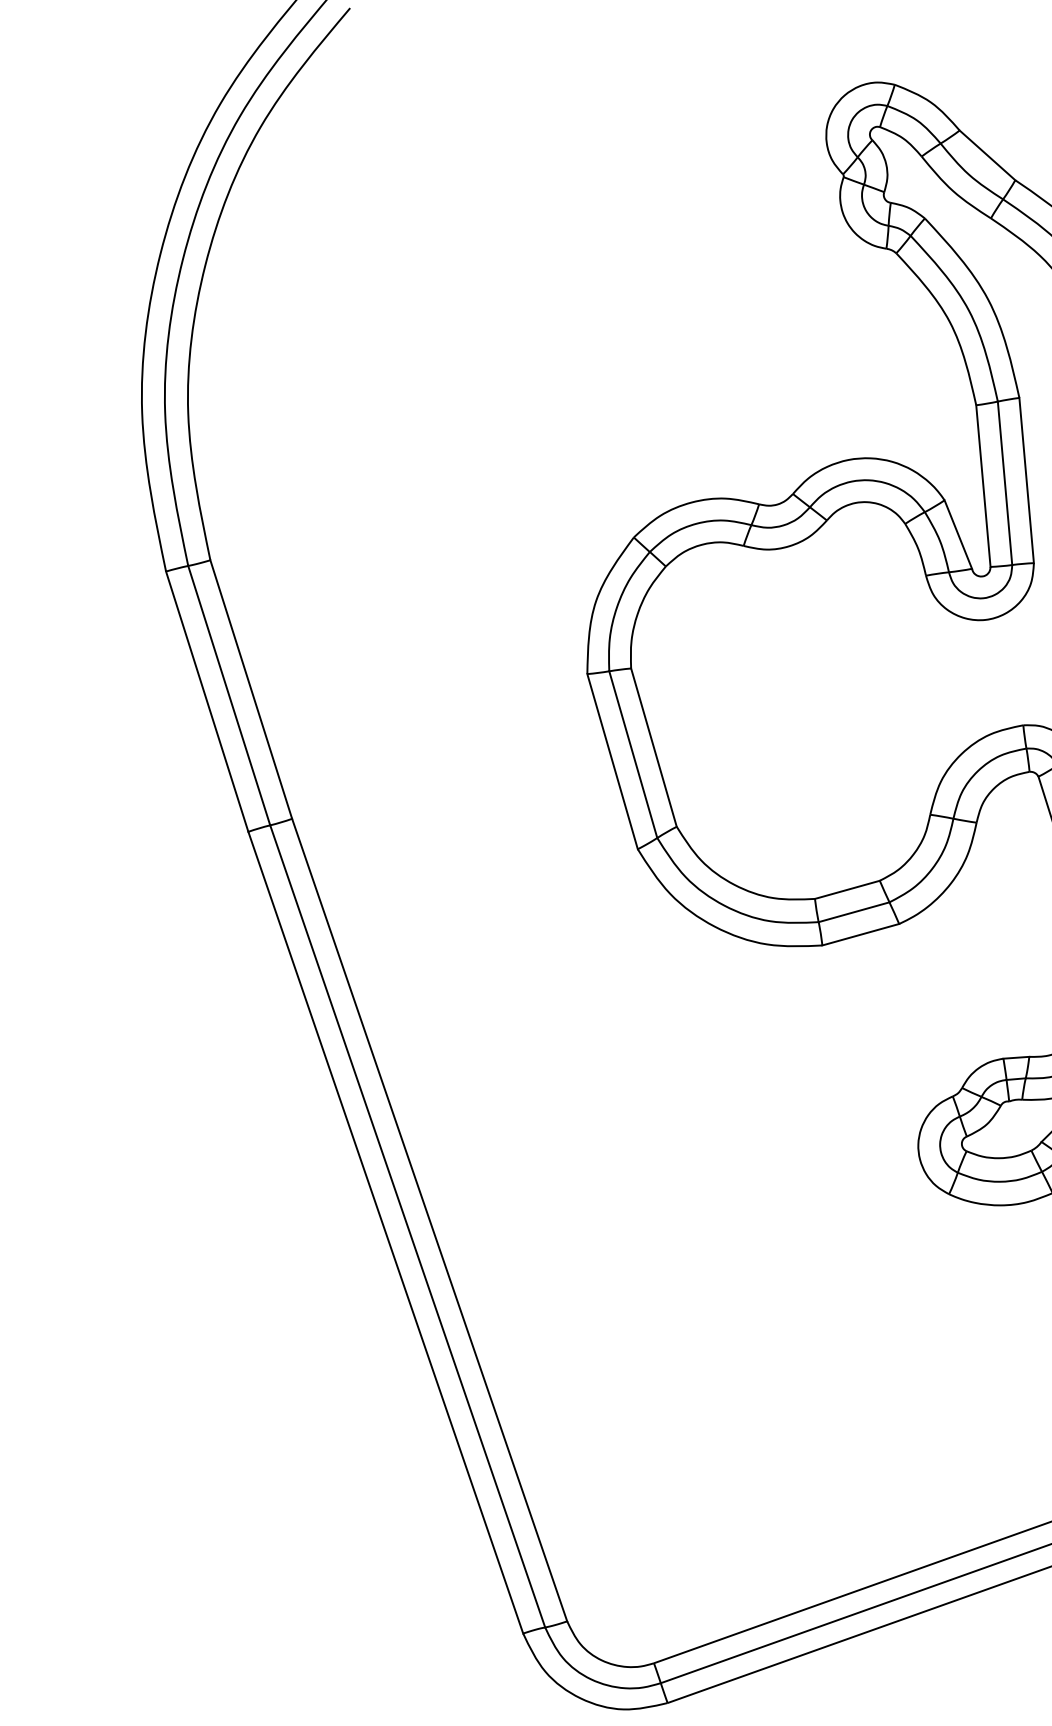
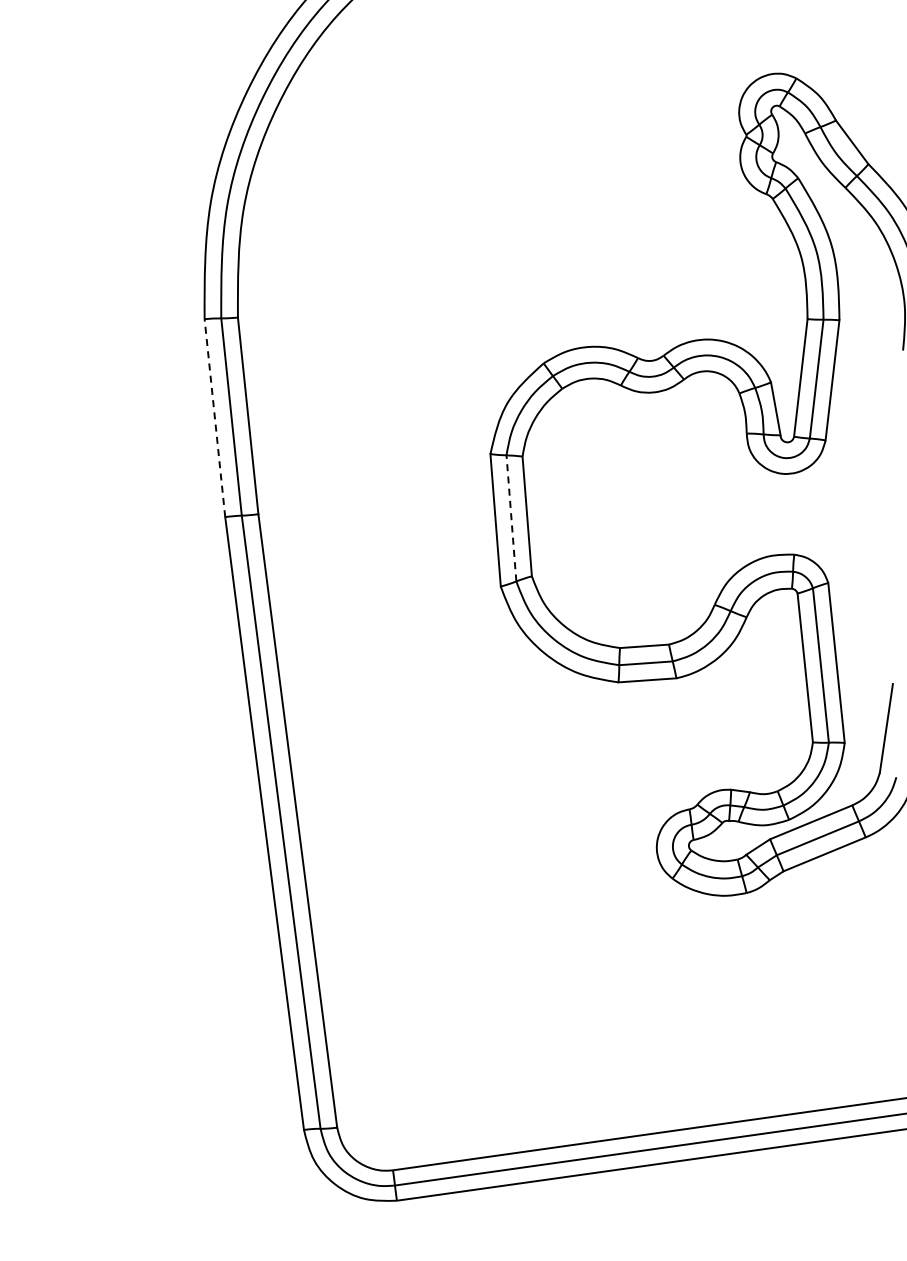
line: (206, 702) -> (214, 418), solid -> dashed
line: (633, 753) -> (511, 517), solid -> dashed

